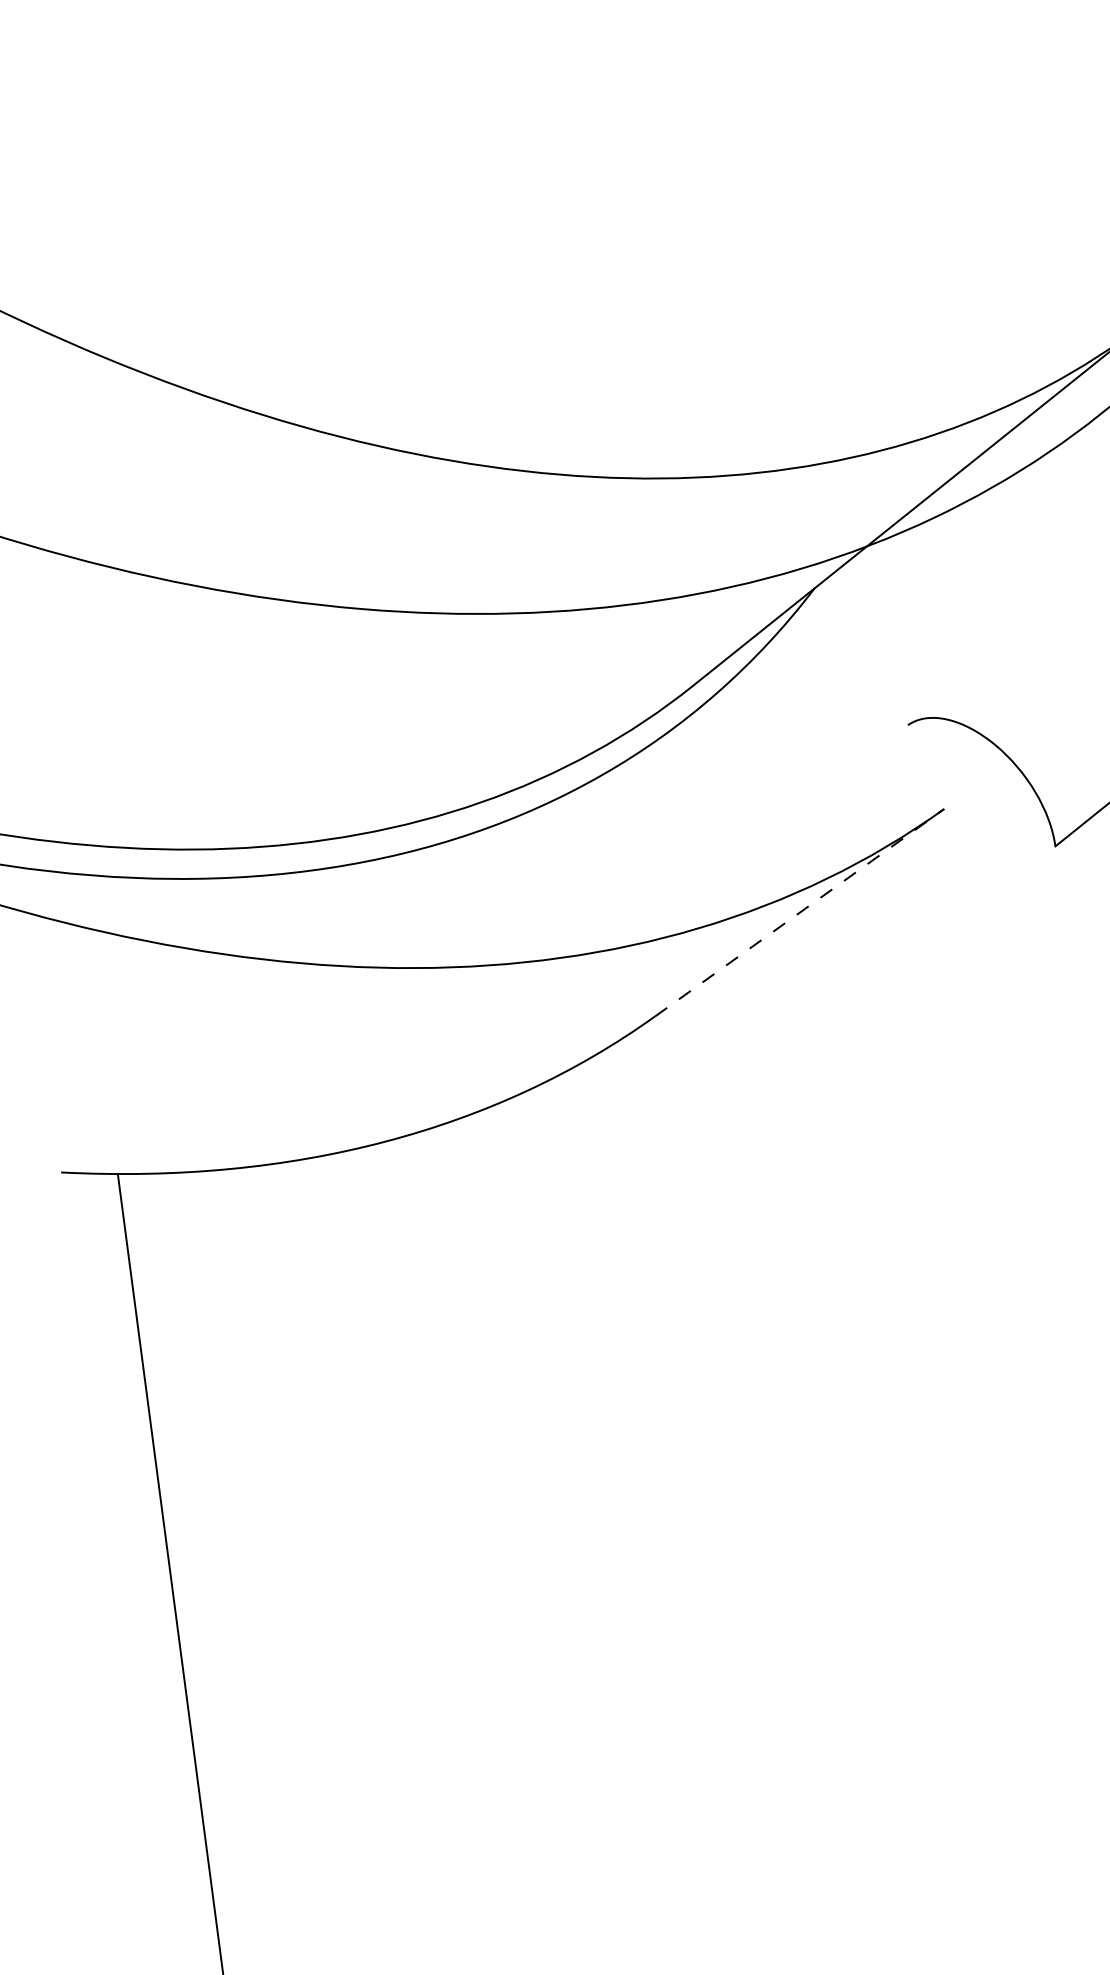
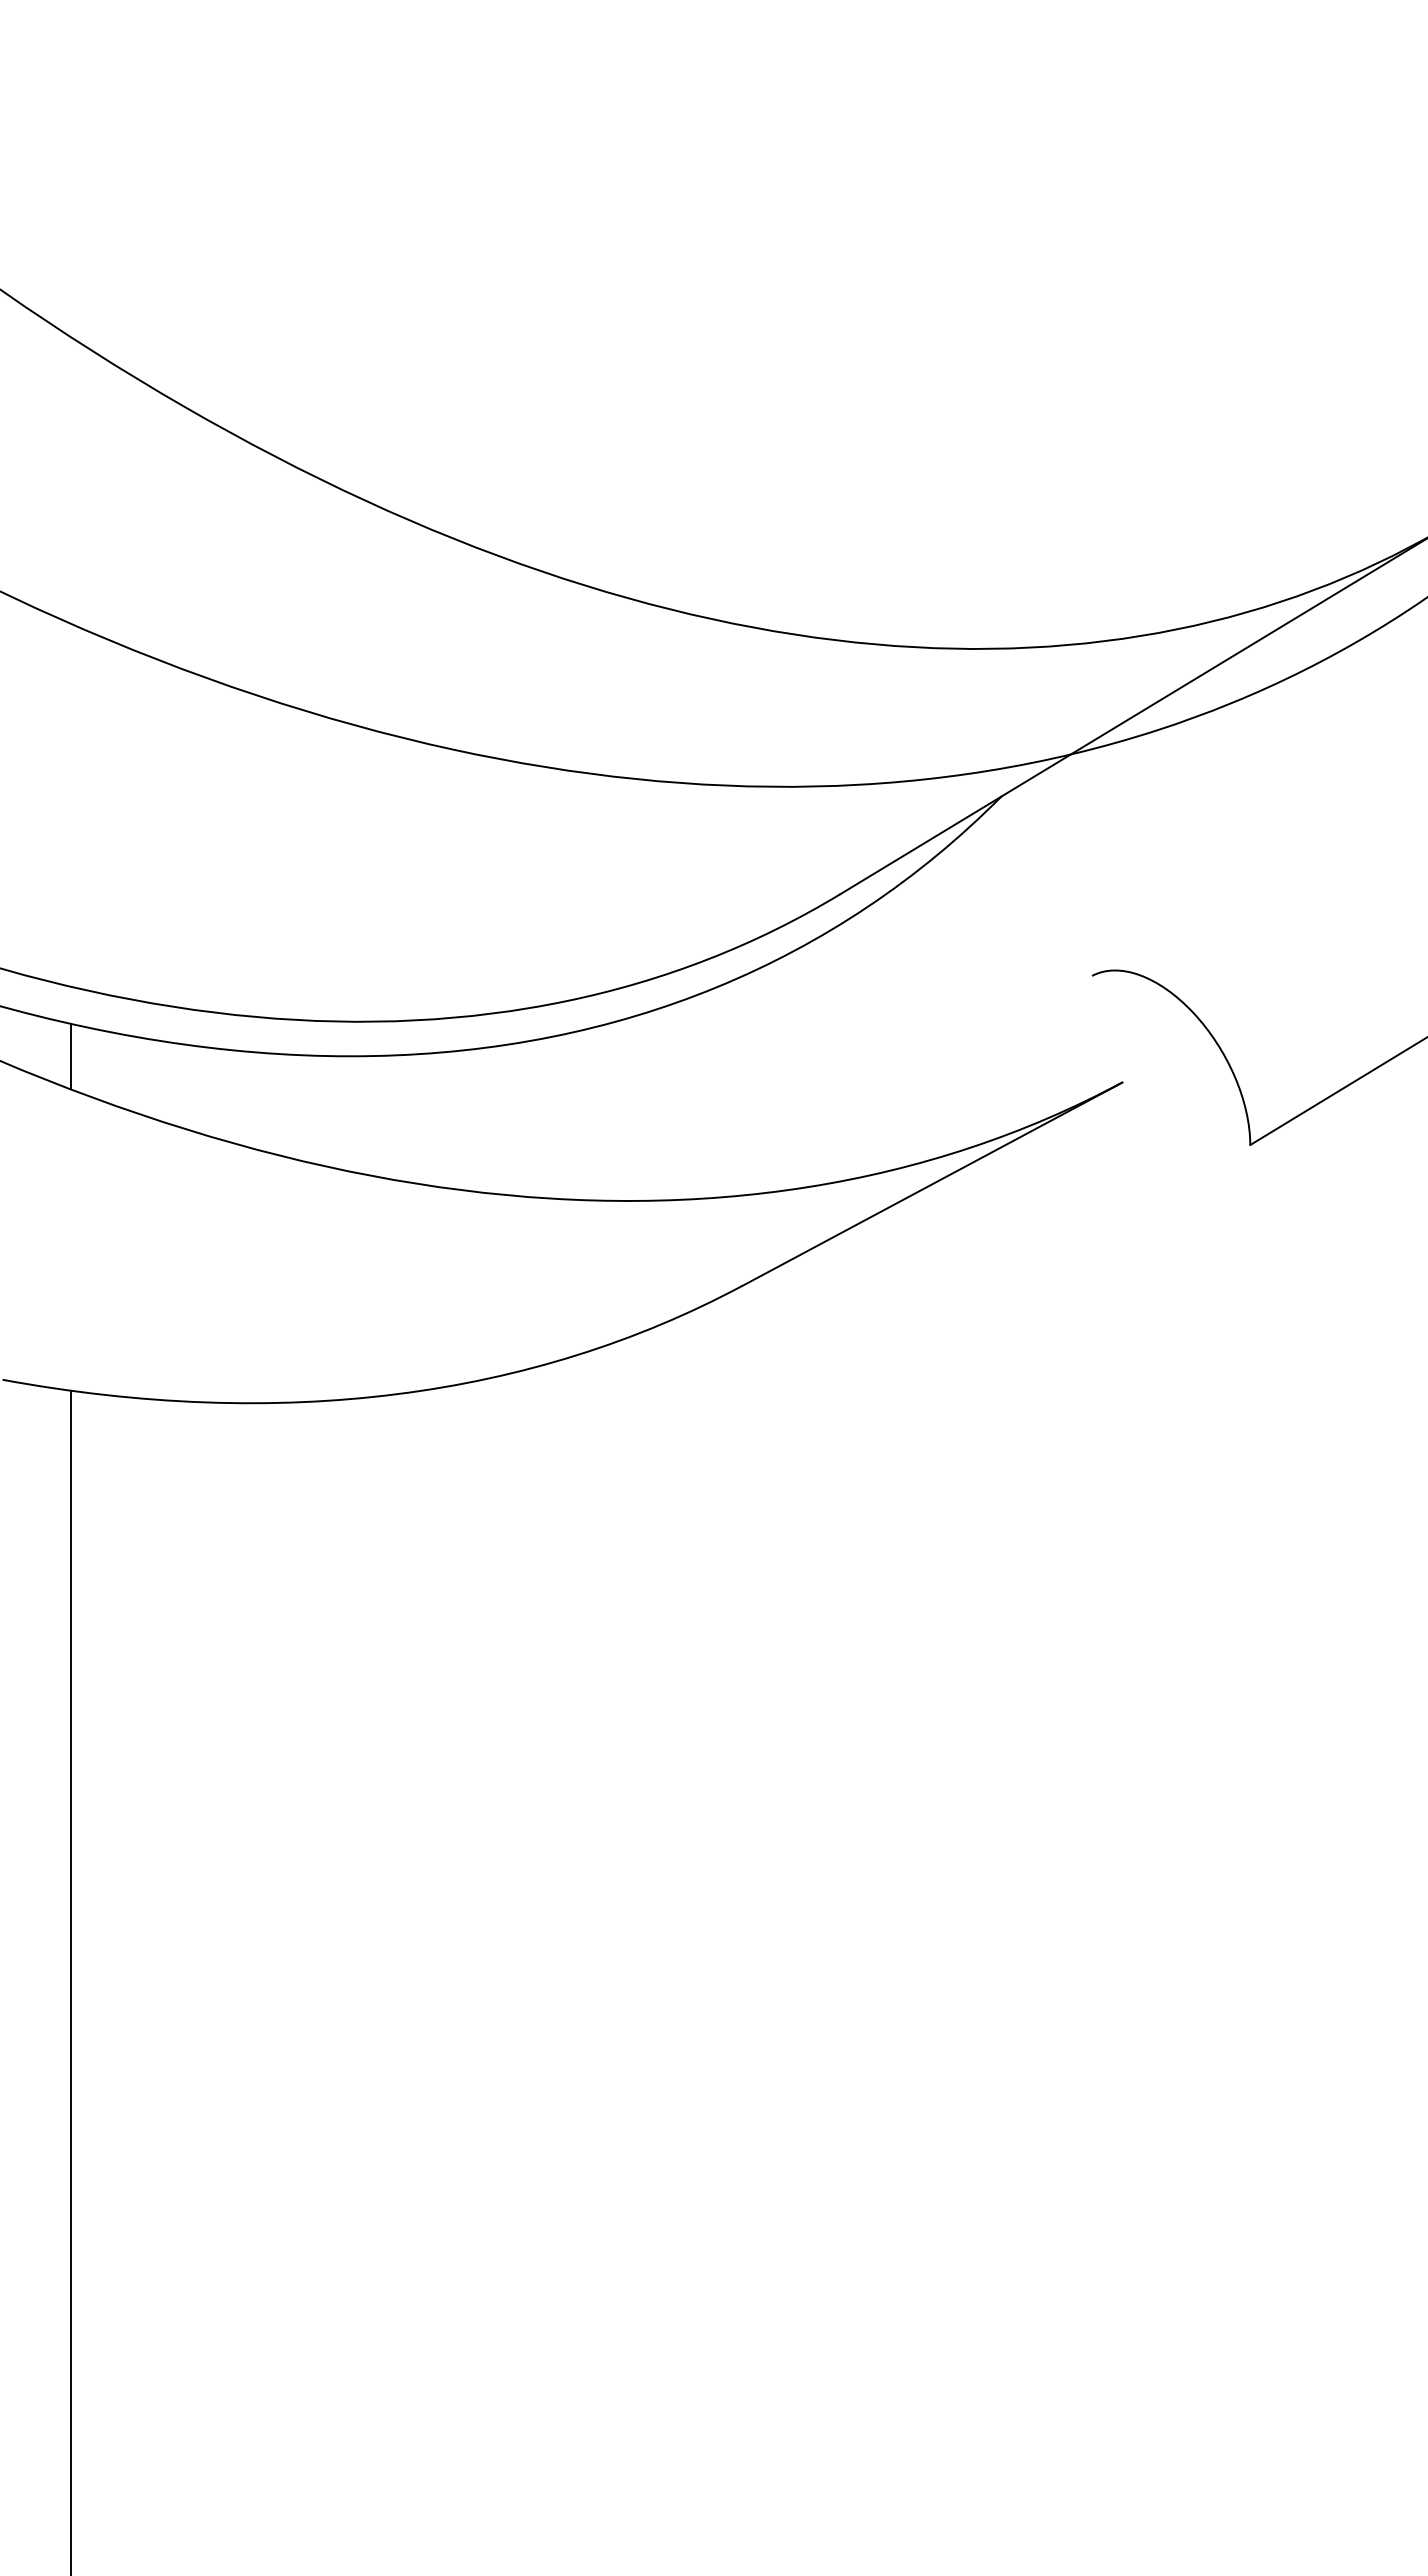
line: (81, 900) -> (70, 1056), added
line: (799, 912) -> (932, 1184), dashed -> solid

